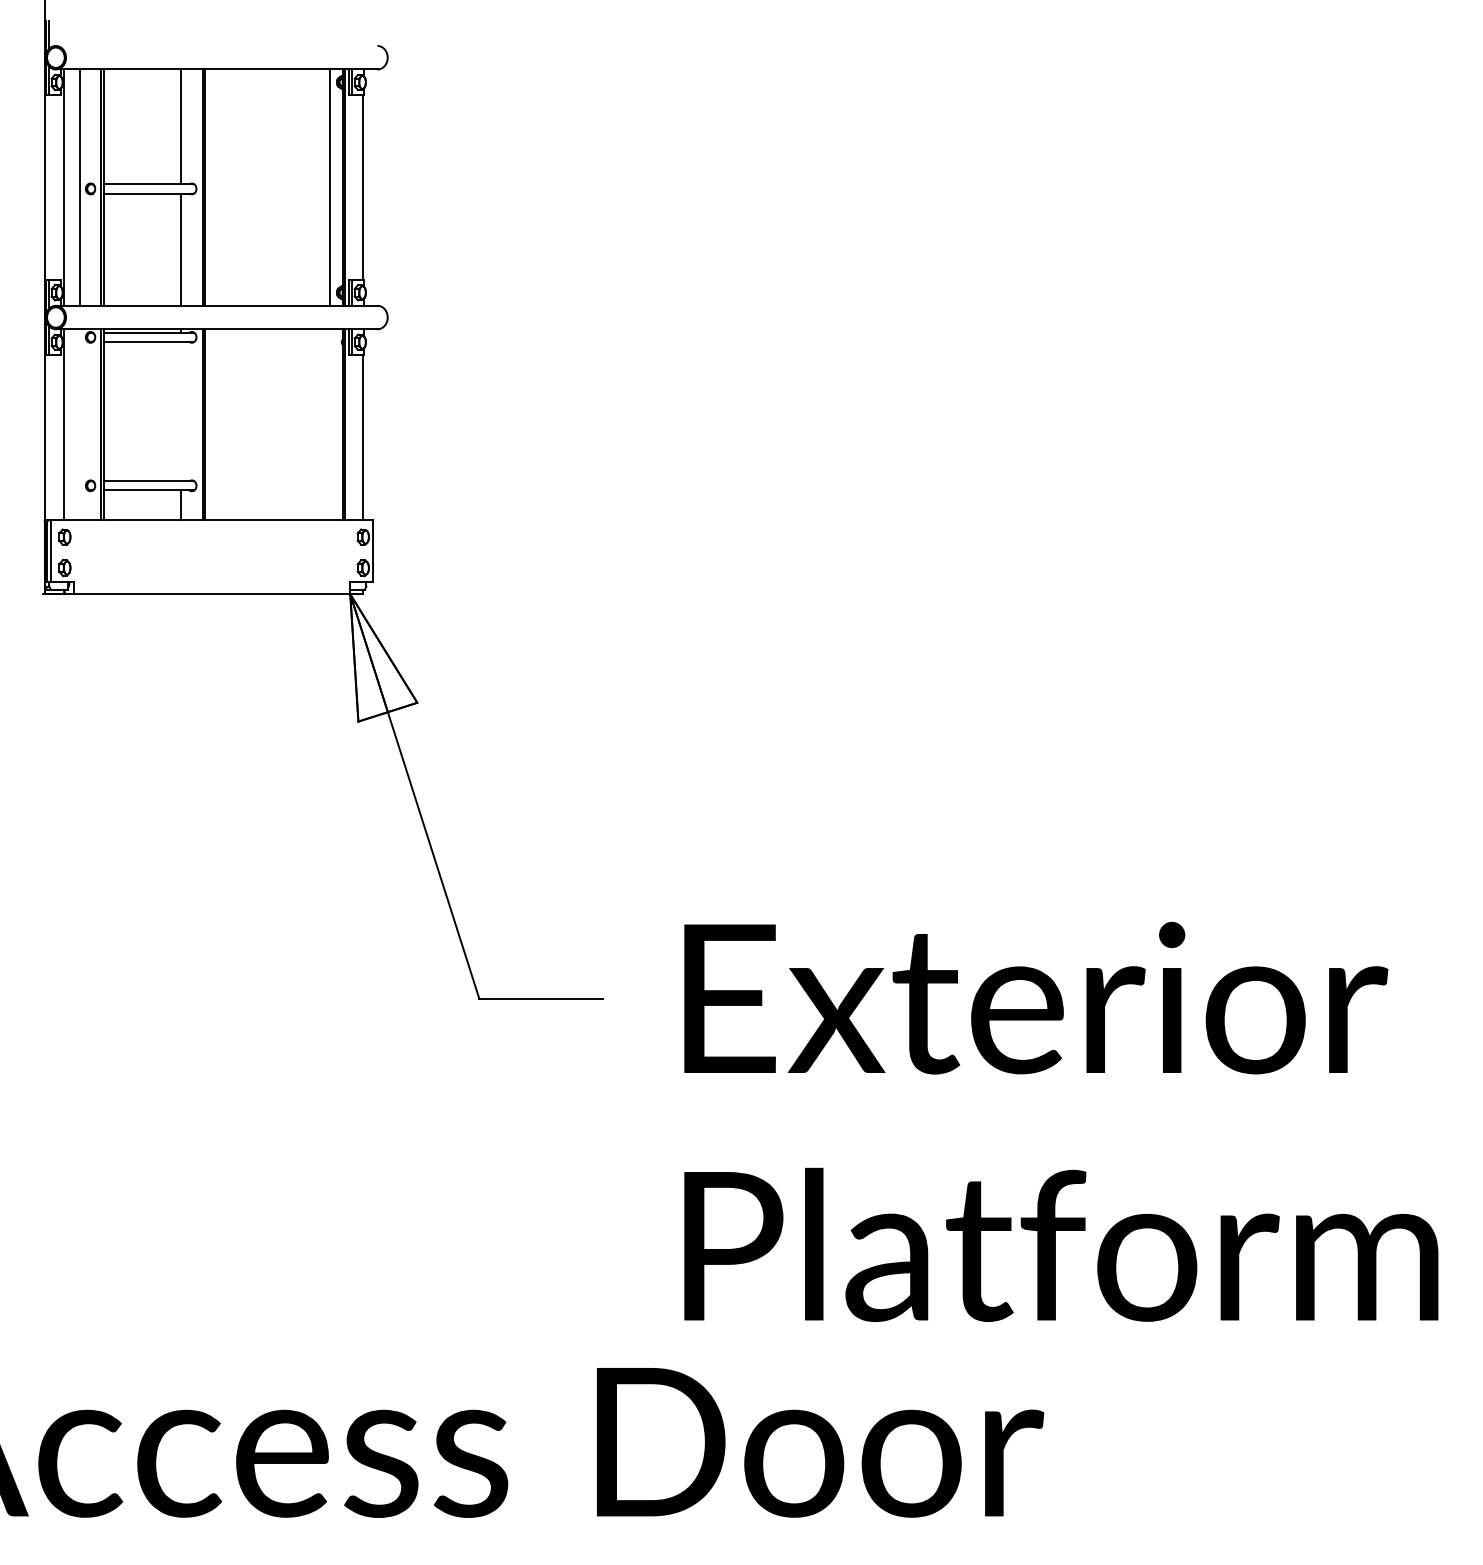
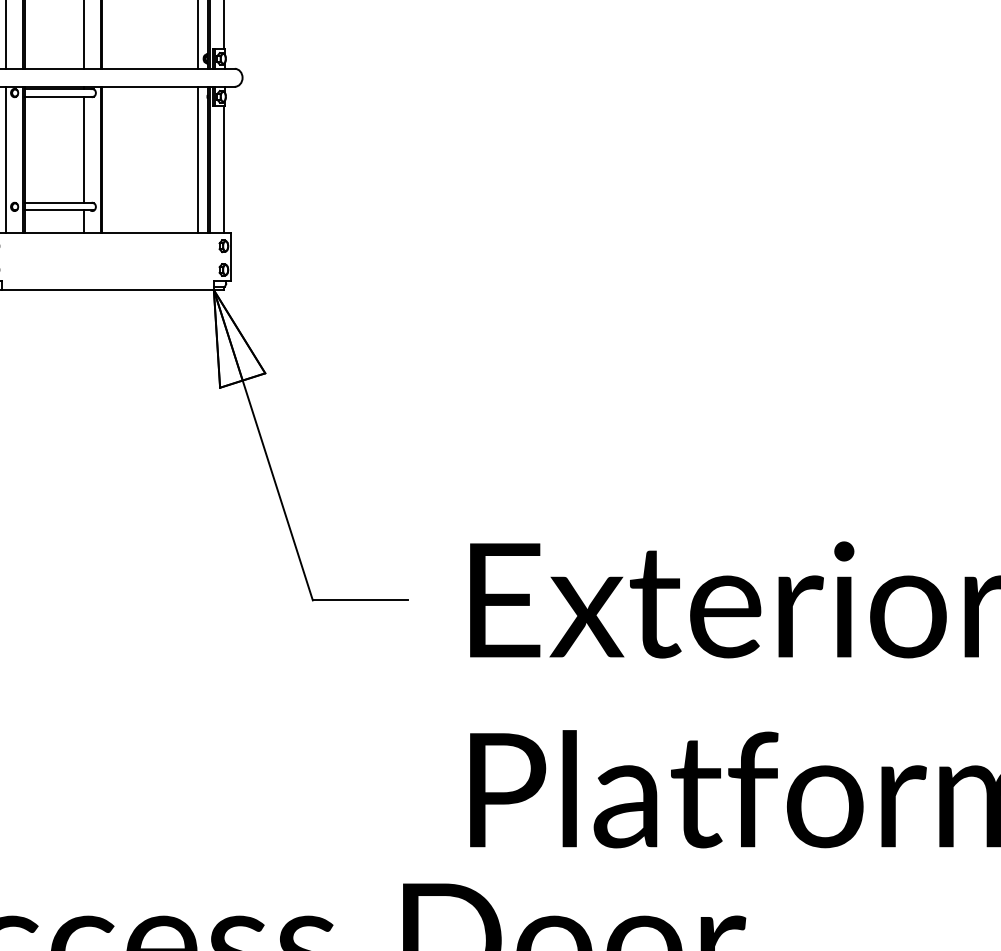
line: (181, 411) -> (84, 149), added
line: (79, 424) -> (6, 159), added
line: (330, 424) -> (198, 159), added

